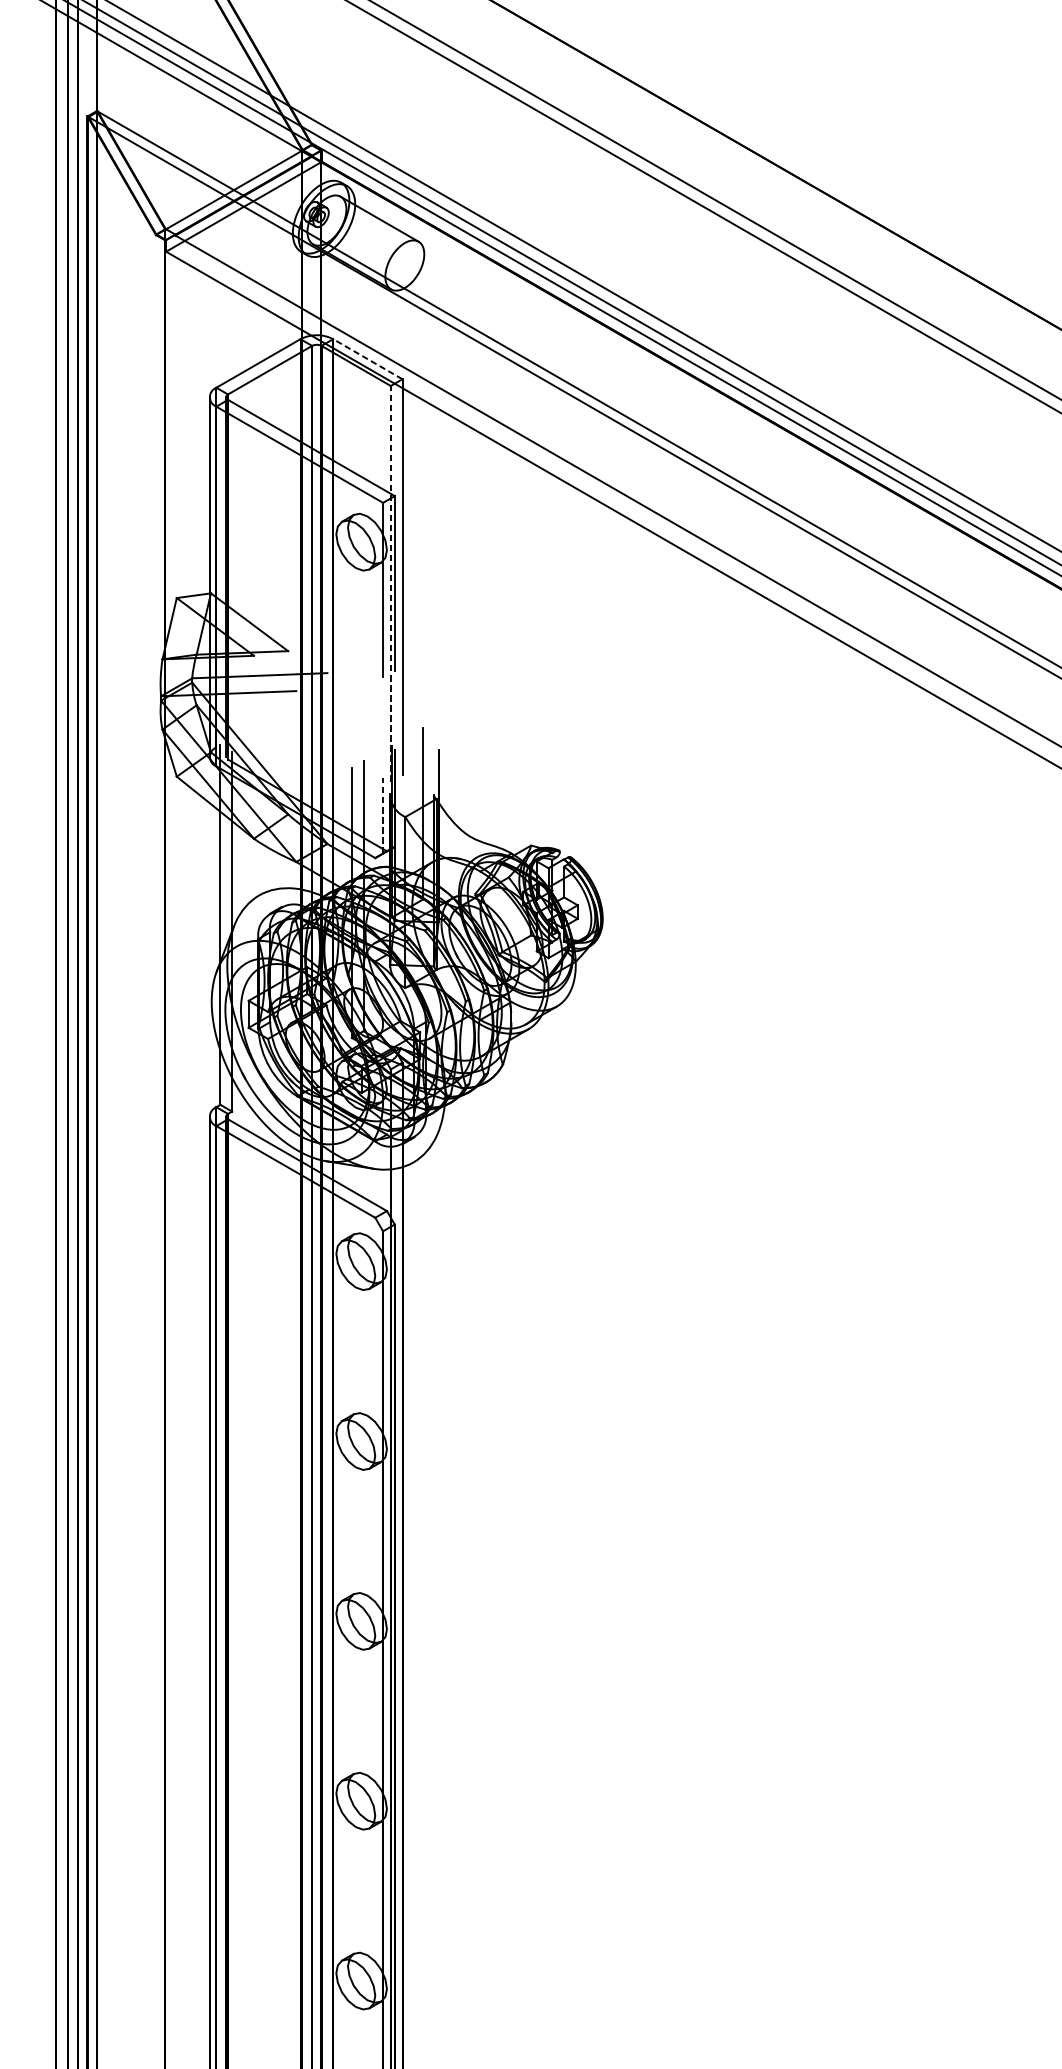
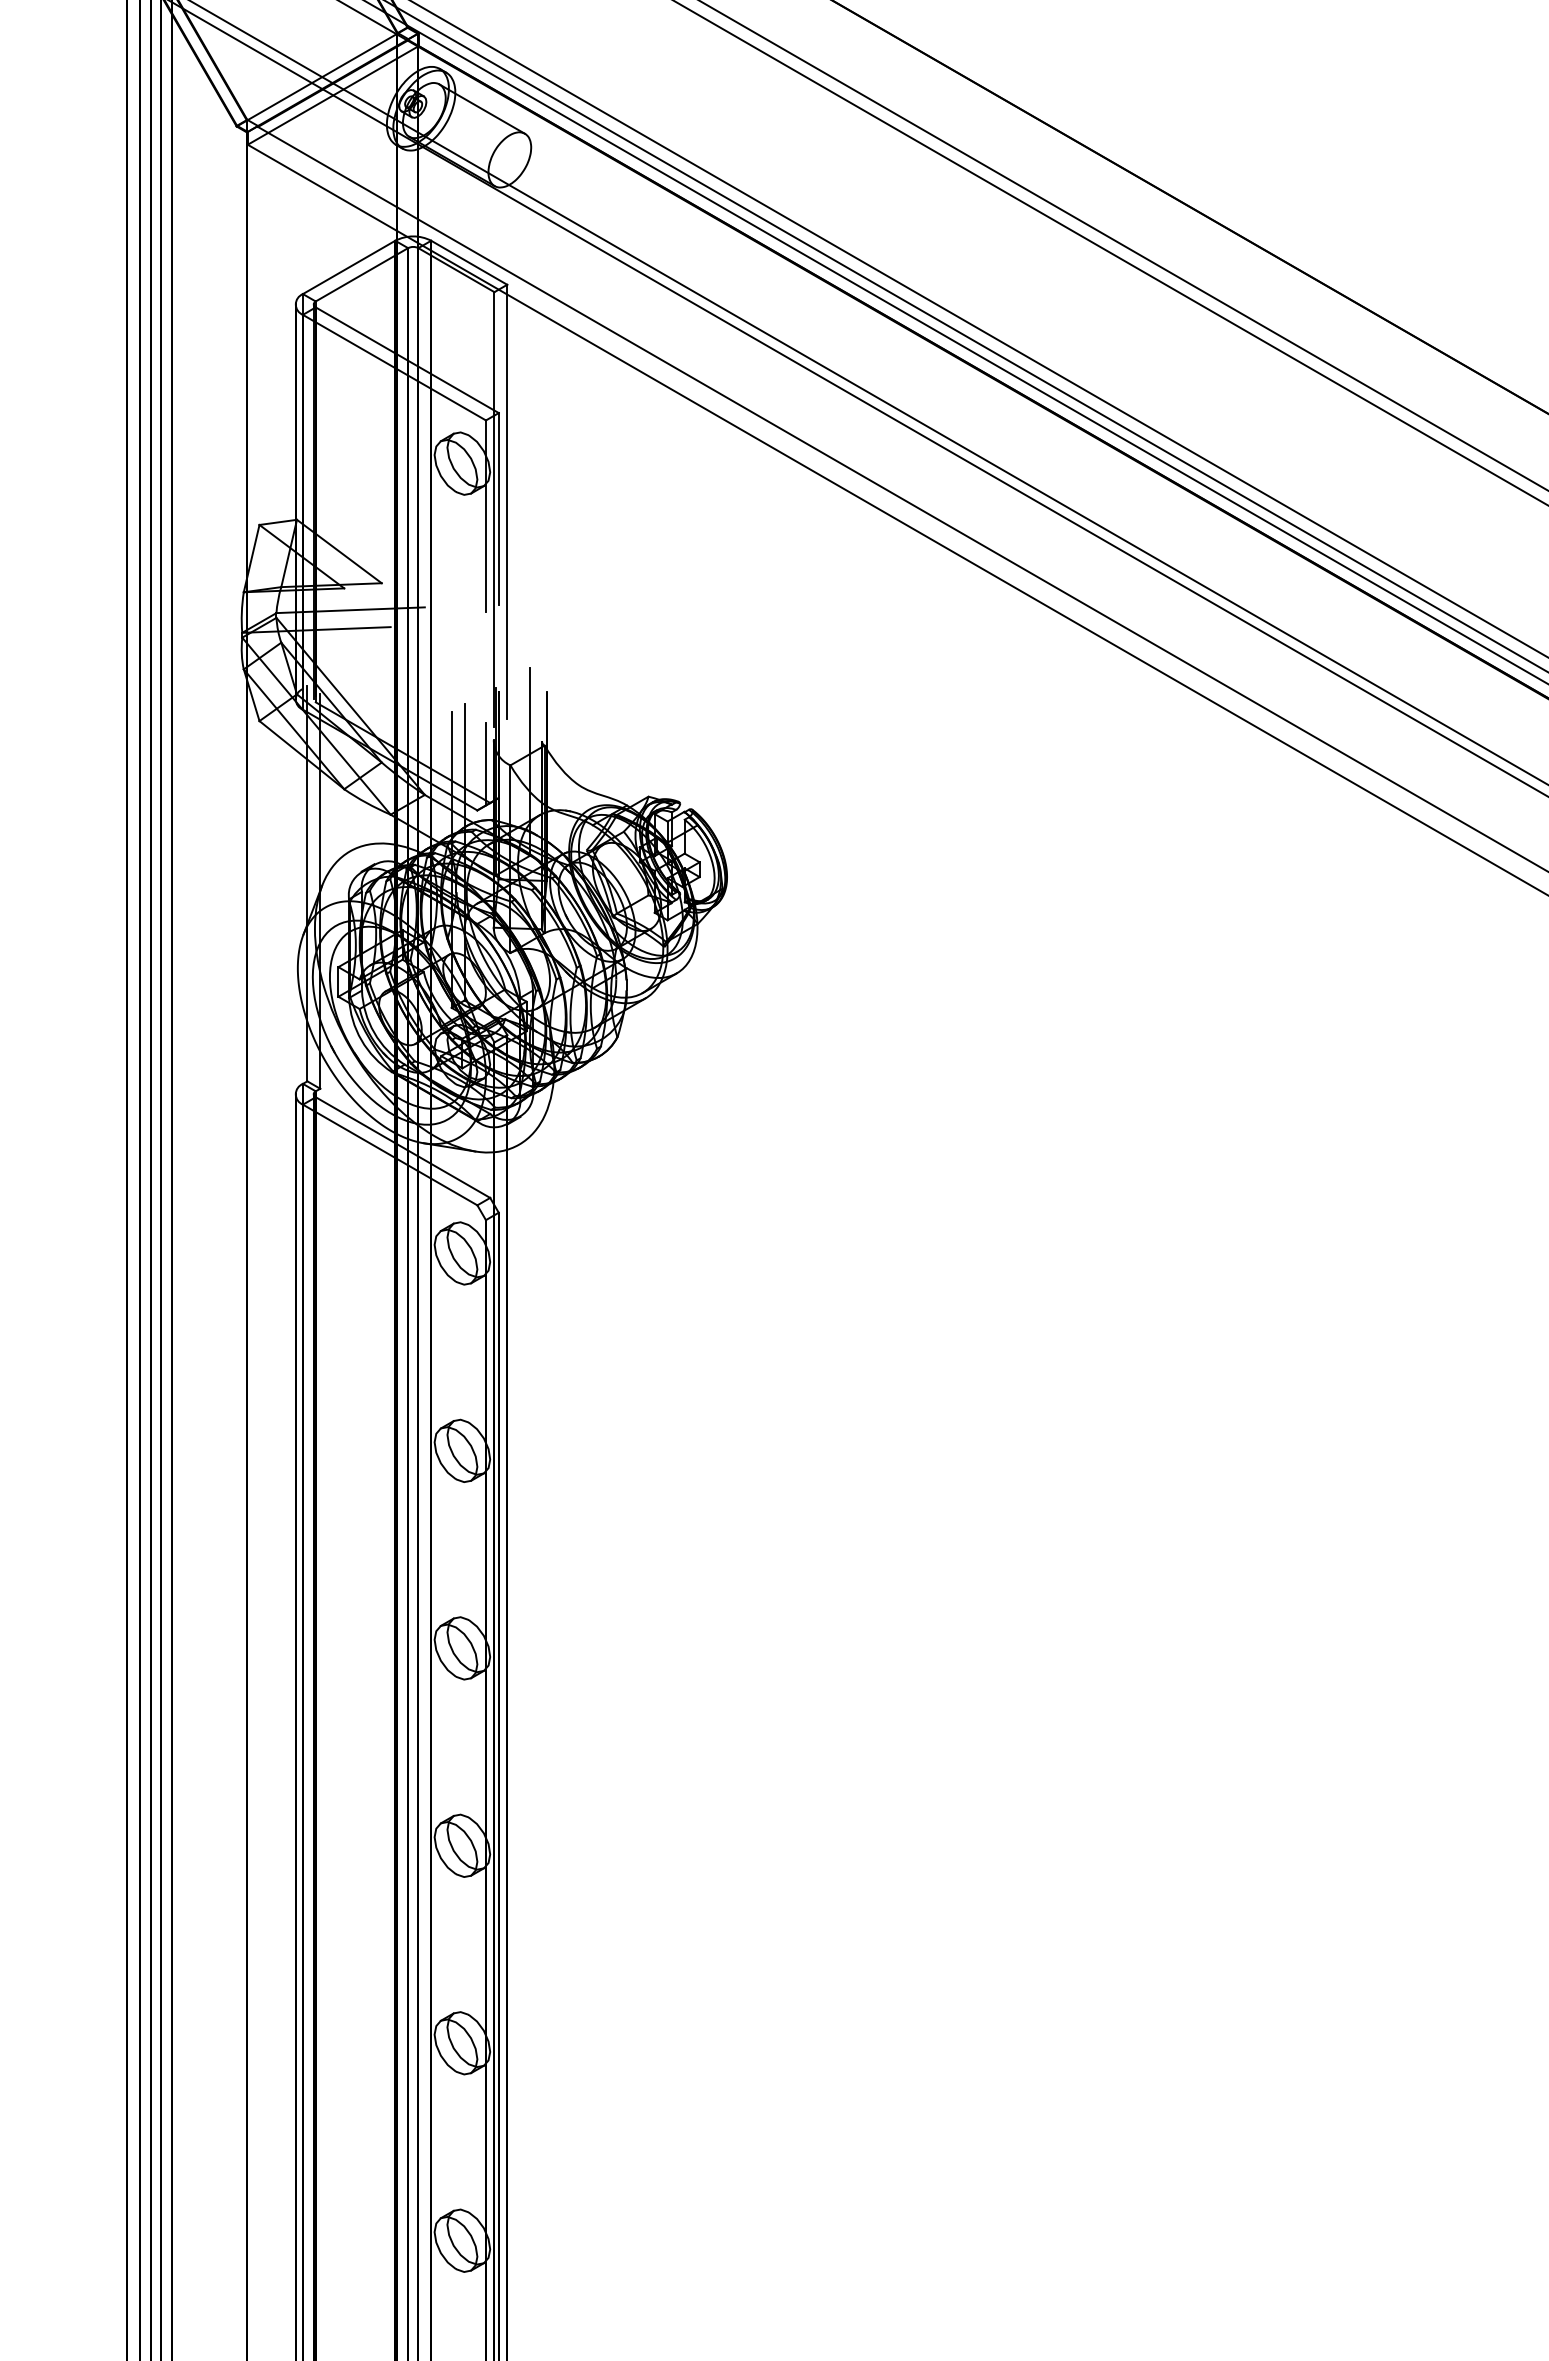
line: (368, 358) -> (469, 262), dashed -> solid
line: (390, 583) -> (494, 508), dashed -> solid
line: (382, 815) -> (485, 763), dashed -> solid

